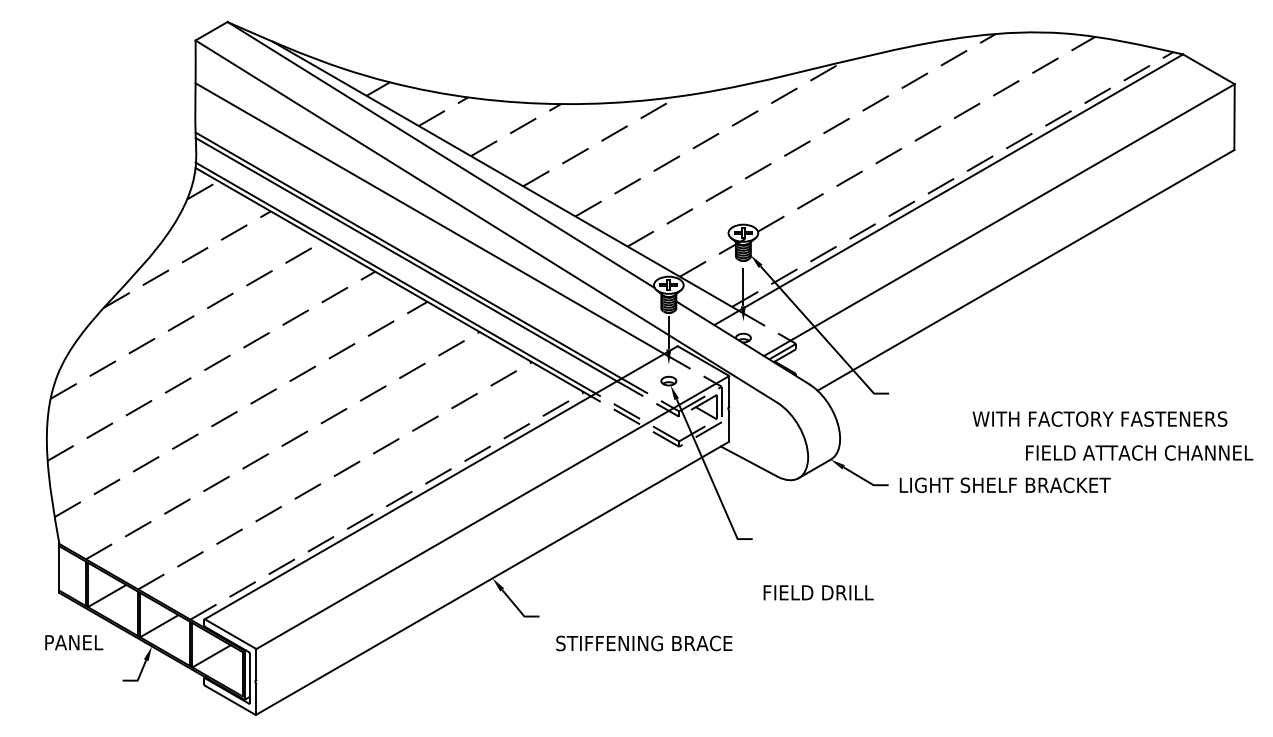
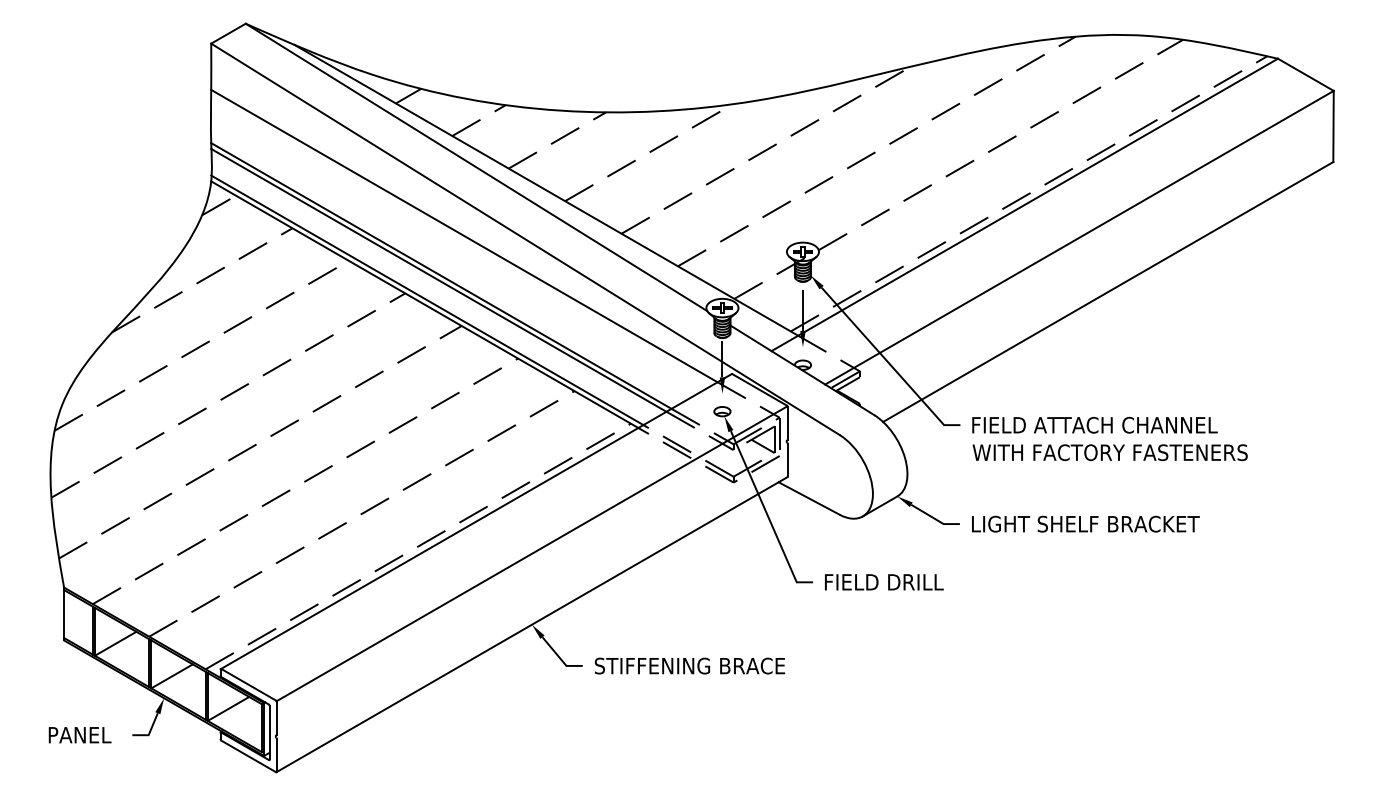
text: (1099, 418) -> (1109, 452), moved
text: (1139, 452) -> (1094, 424), moved
text: (818, 592) -> (884, 582), moved
text: (73, 642) -> (79, 735), moved
text: (643, 642) -> (689, 665), moved

